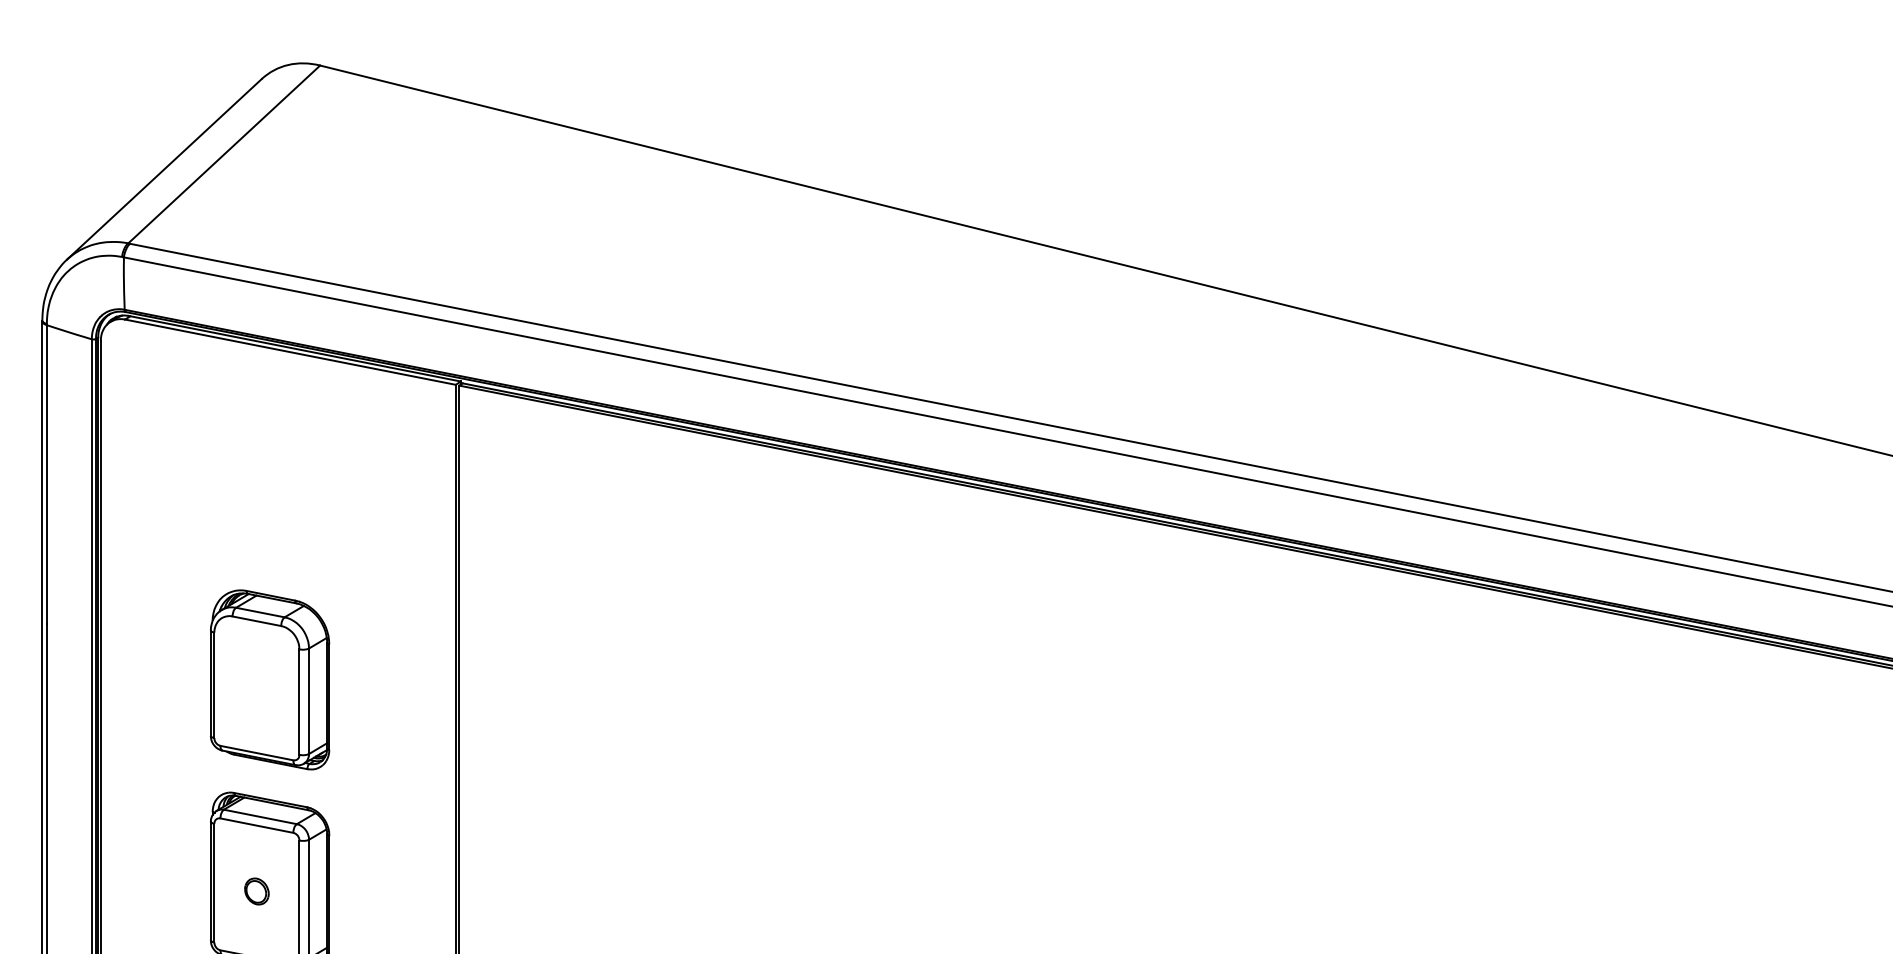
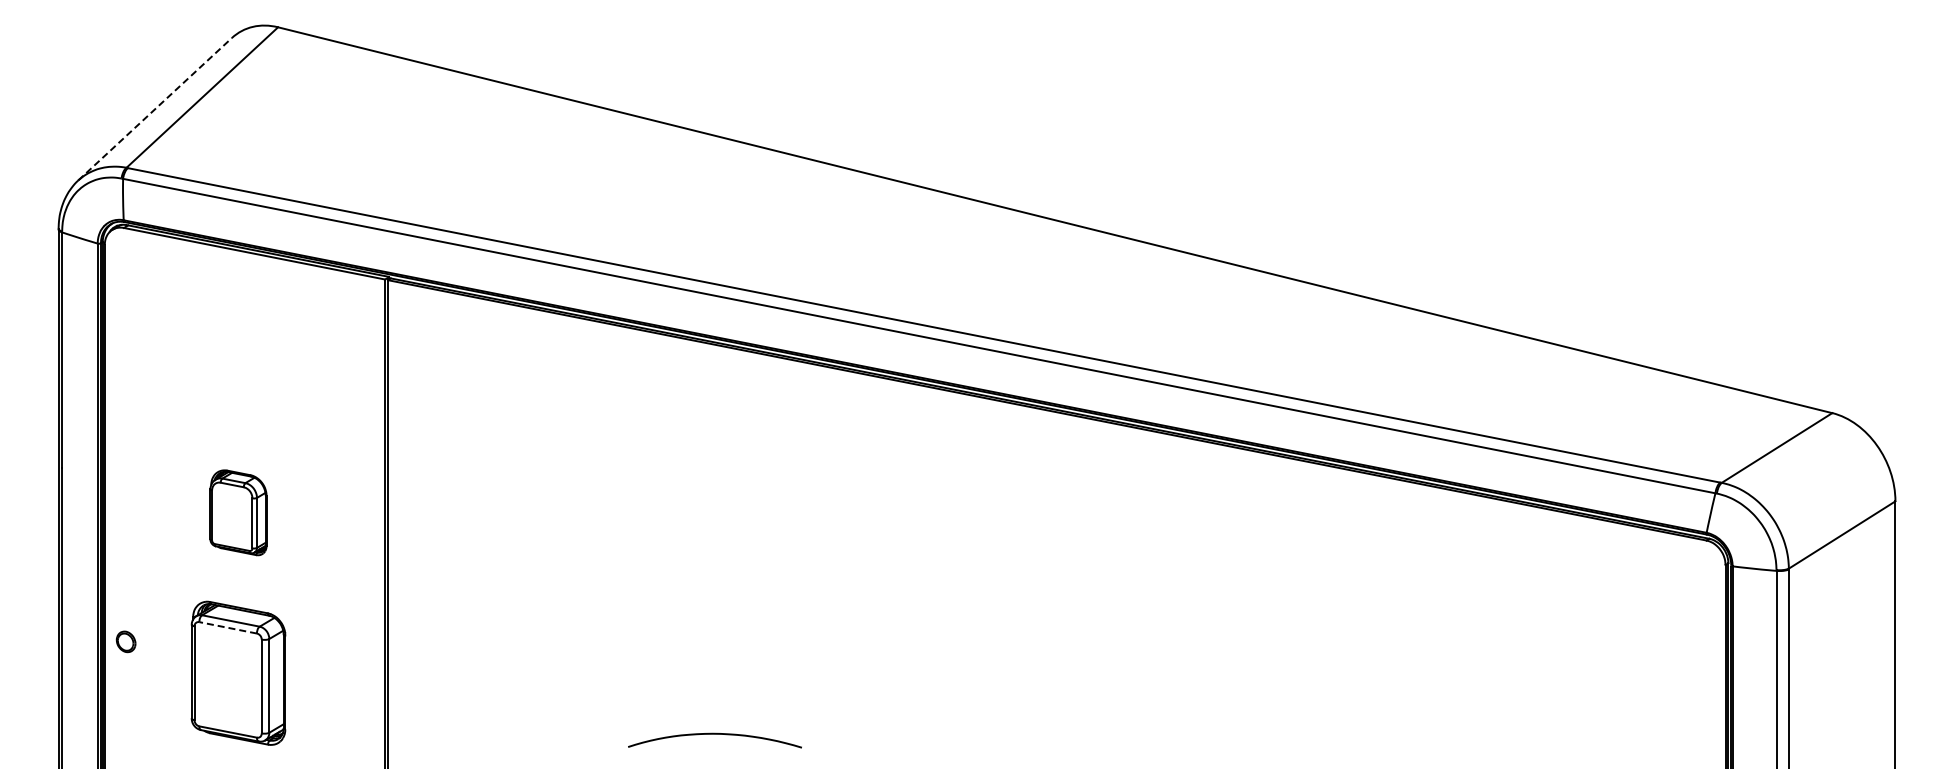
line: (164, 169) -> (155, 109), solid -> dashed
part: (270, 679) -> (238, 512), size x0.6
line: (256, 825) -> (227, 627), solid -> dashed
part: (256, 891) -> (125, 641), moved

